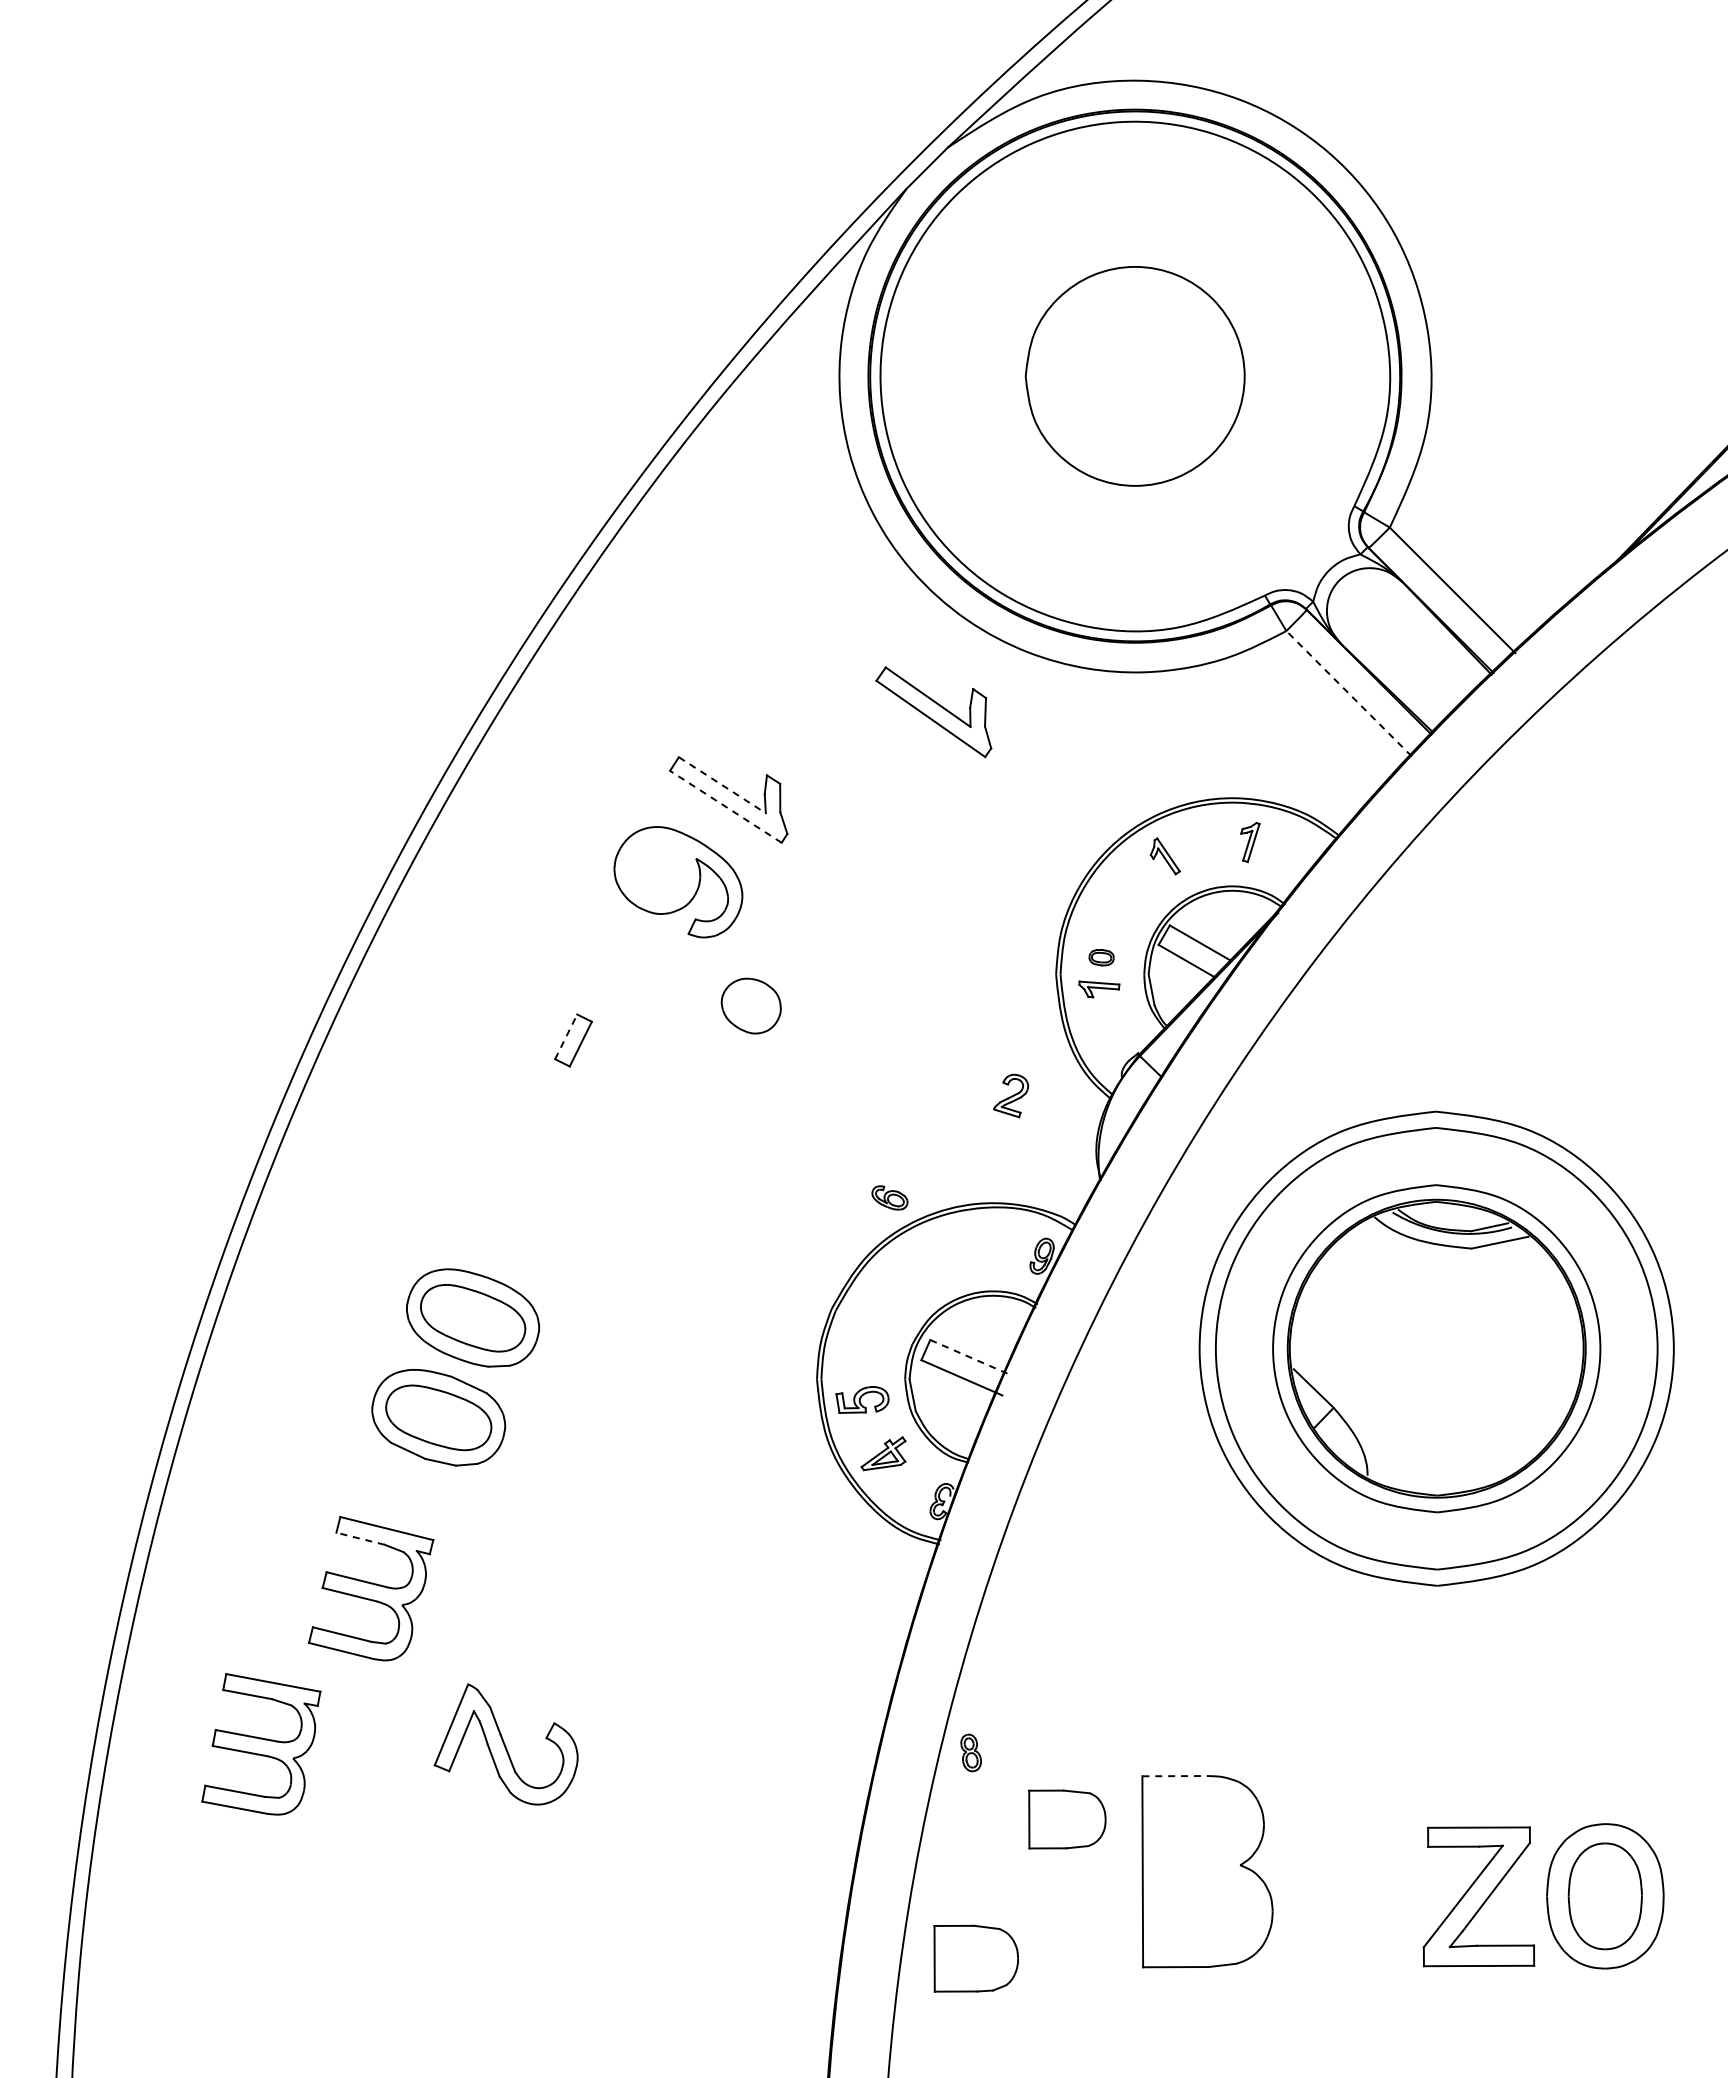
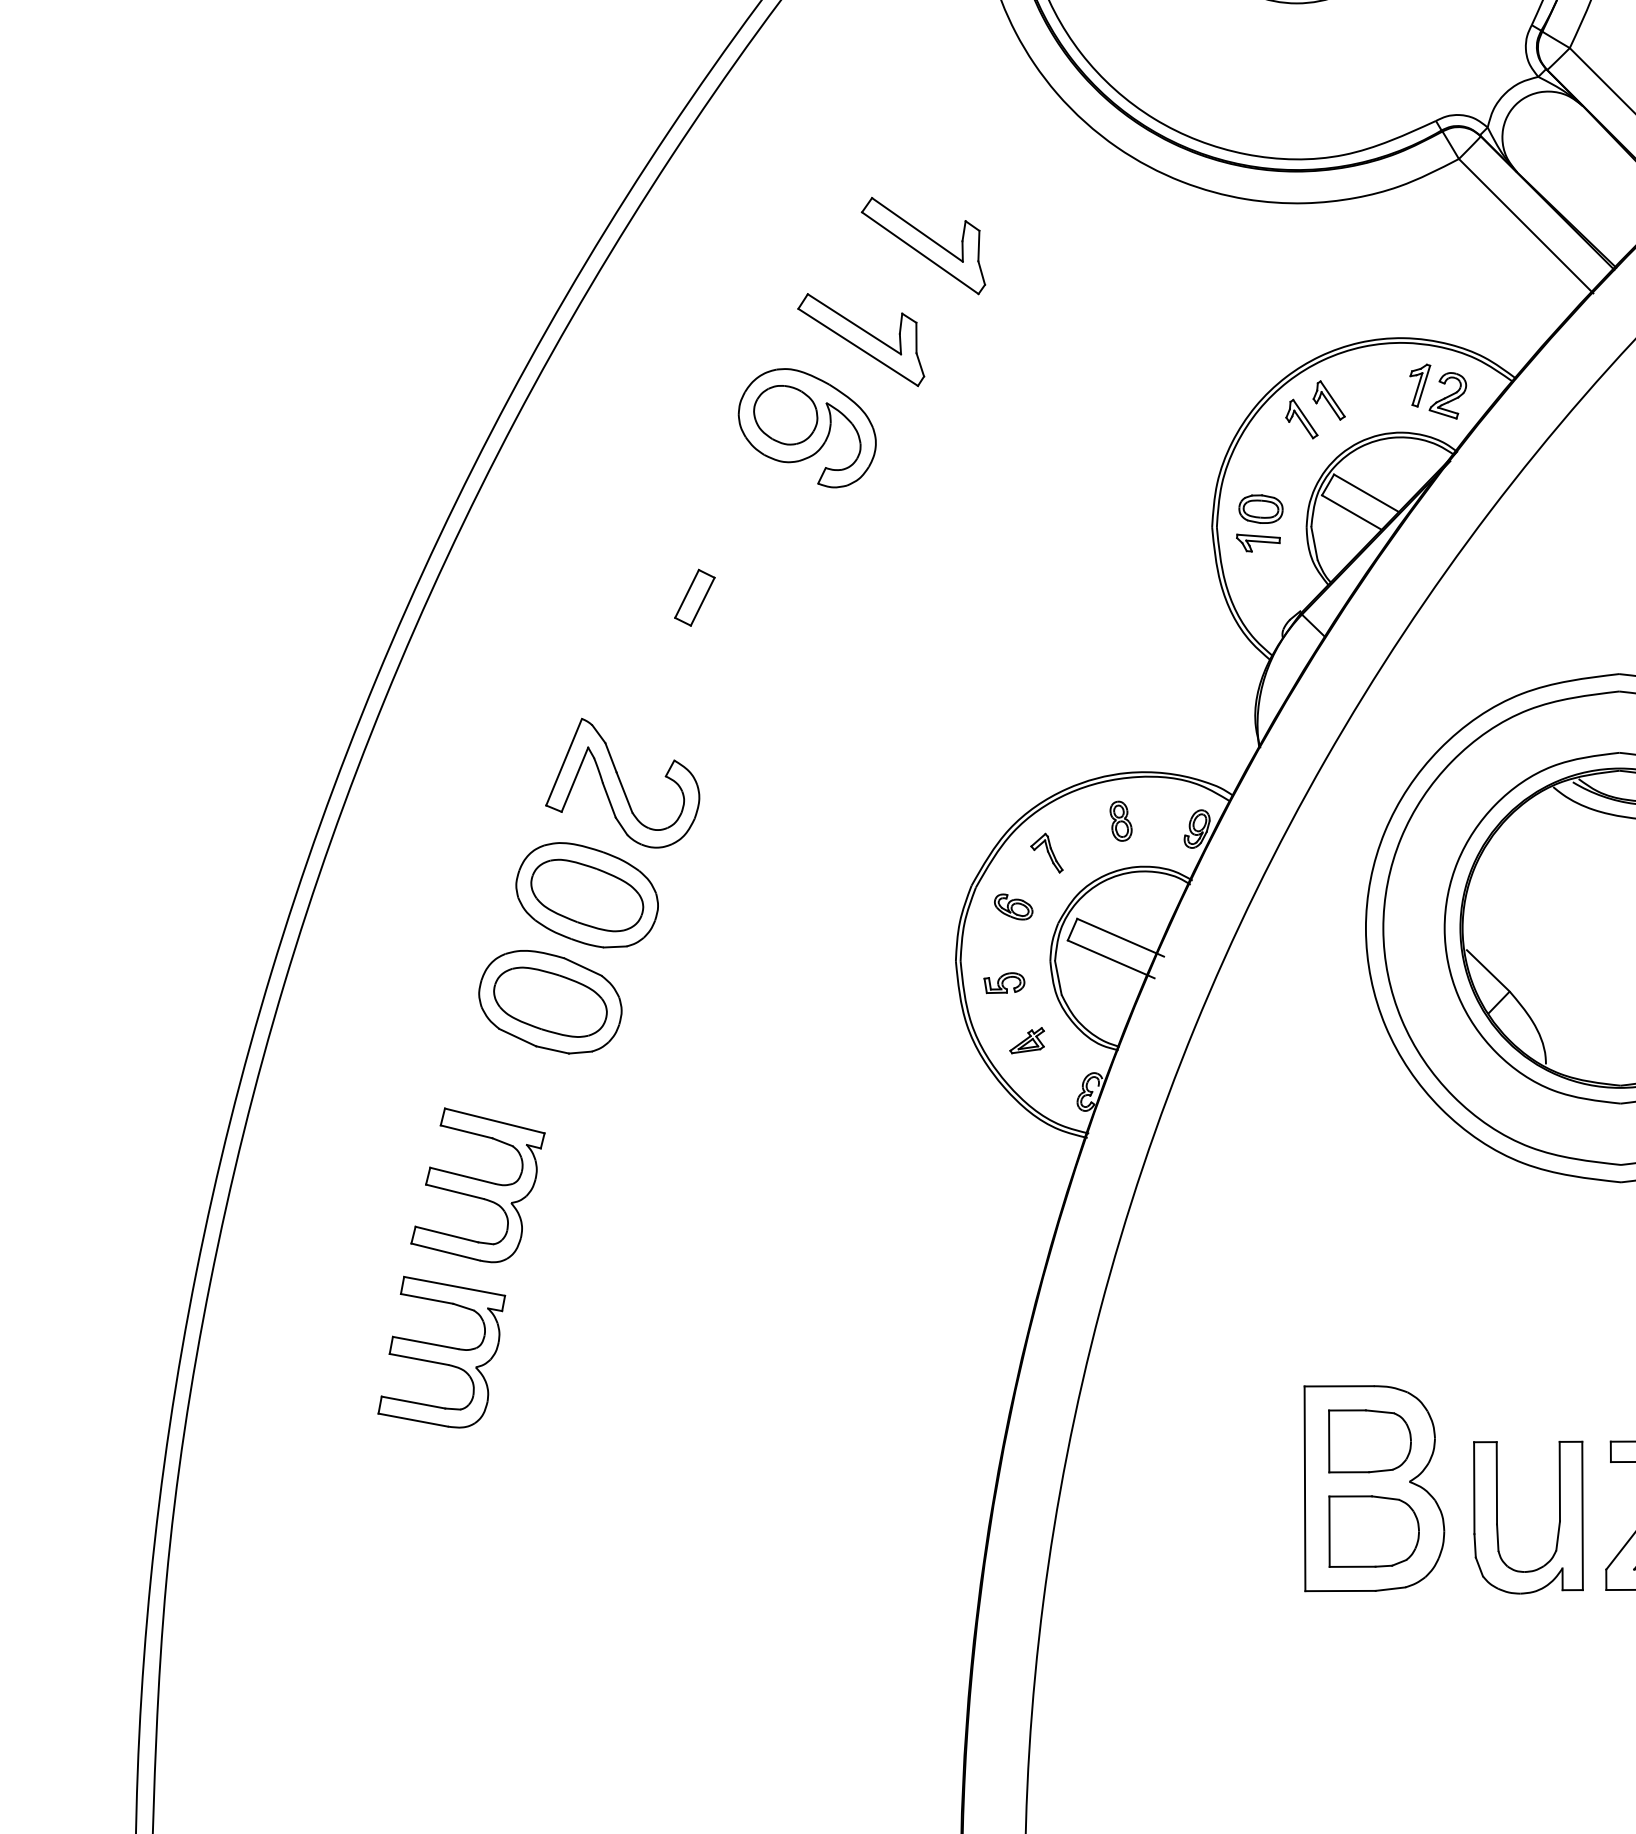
line: (1349, 693) -> (1526, 225), dashed -> solid
part: (933, 712) -> (923, 246), moved
line: (722, 785) -> (854, 324), dashed -> solid
line: (725, 806) -> (857, 347), dashed -> solid
part: (1139, 873) -> (1301, 418), added
part: (1101, 957) -> (1260, 508), size x1.67
part: (750, 1005) -> (784, 414), moved
line: (566, 1036) -> (687, 593), dashed -> solid
part: (1010, 1095) -> (1447, 395), moved
part: (889, 1197) -> (1013, 906), moved
part: (901, 1278) -> (1046, 852), added
line: (971, 1357) -> (1121, 937), dashed -> solid
part: (861, 1399) -> (1003, 982), size x0.71
part: (883, 1453) -> (1027, 1040), size x0.71
line: (360, 1538) -> (466, 1131), dashed -> solid
part: (261, 1744) -> (441, 1352), moved
part: (505, 1744) -> (621, 783), moved
part: (970, 1752) -> (1120, 820), moved
line: (1175, 1776) -> (1340, 1386), dashed -> solid
part: (1067, 1819) -> (1370, 1441), moved
part: (1322, 1898) -> (1497, 1517), added
part: (975, 1958) -> (1373, 1531), moved

